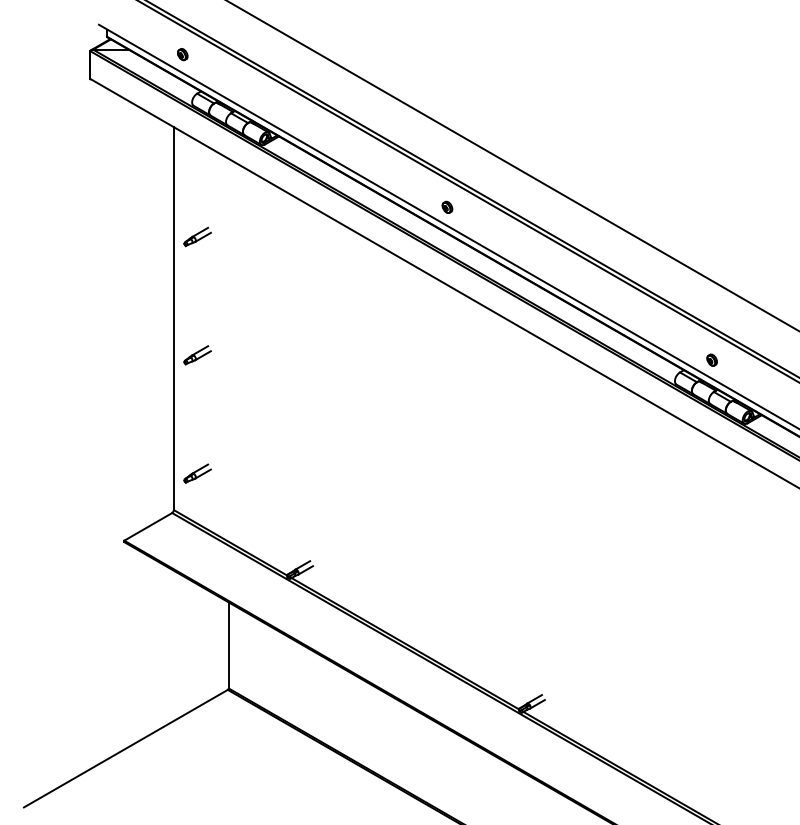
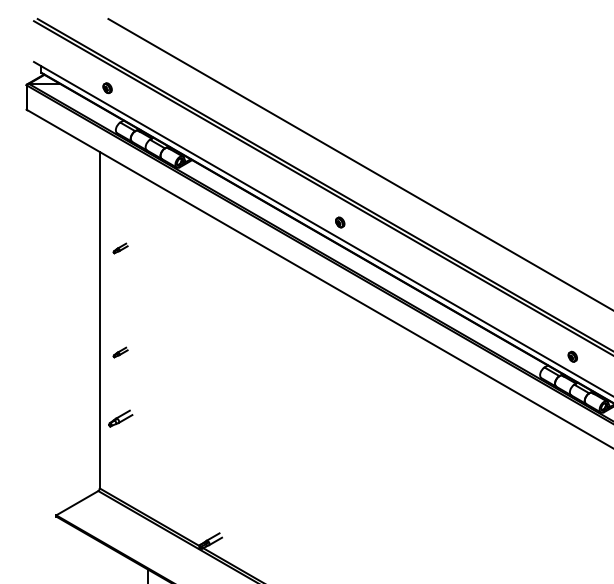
part: (197, 236) -> (120, 248), size x0.6
part: (197, 355) -> (120, 352), size x0.6
part: (197, 473) -> (120, 418), moved

